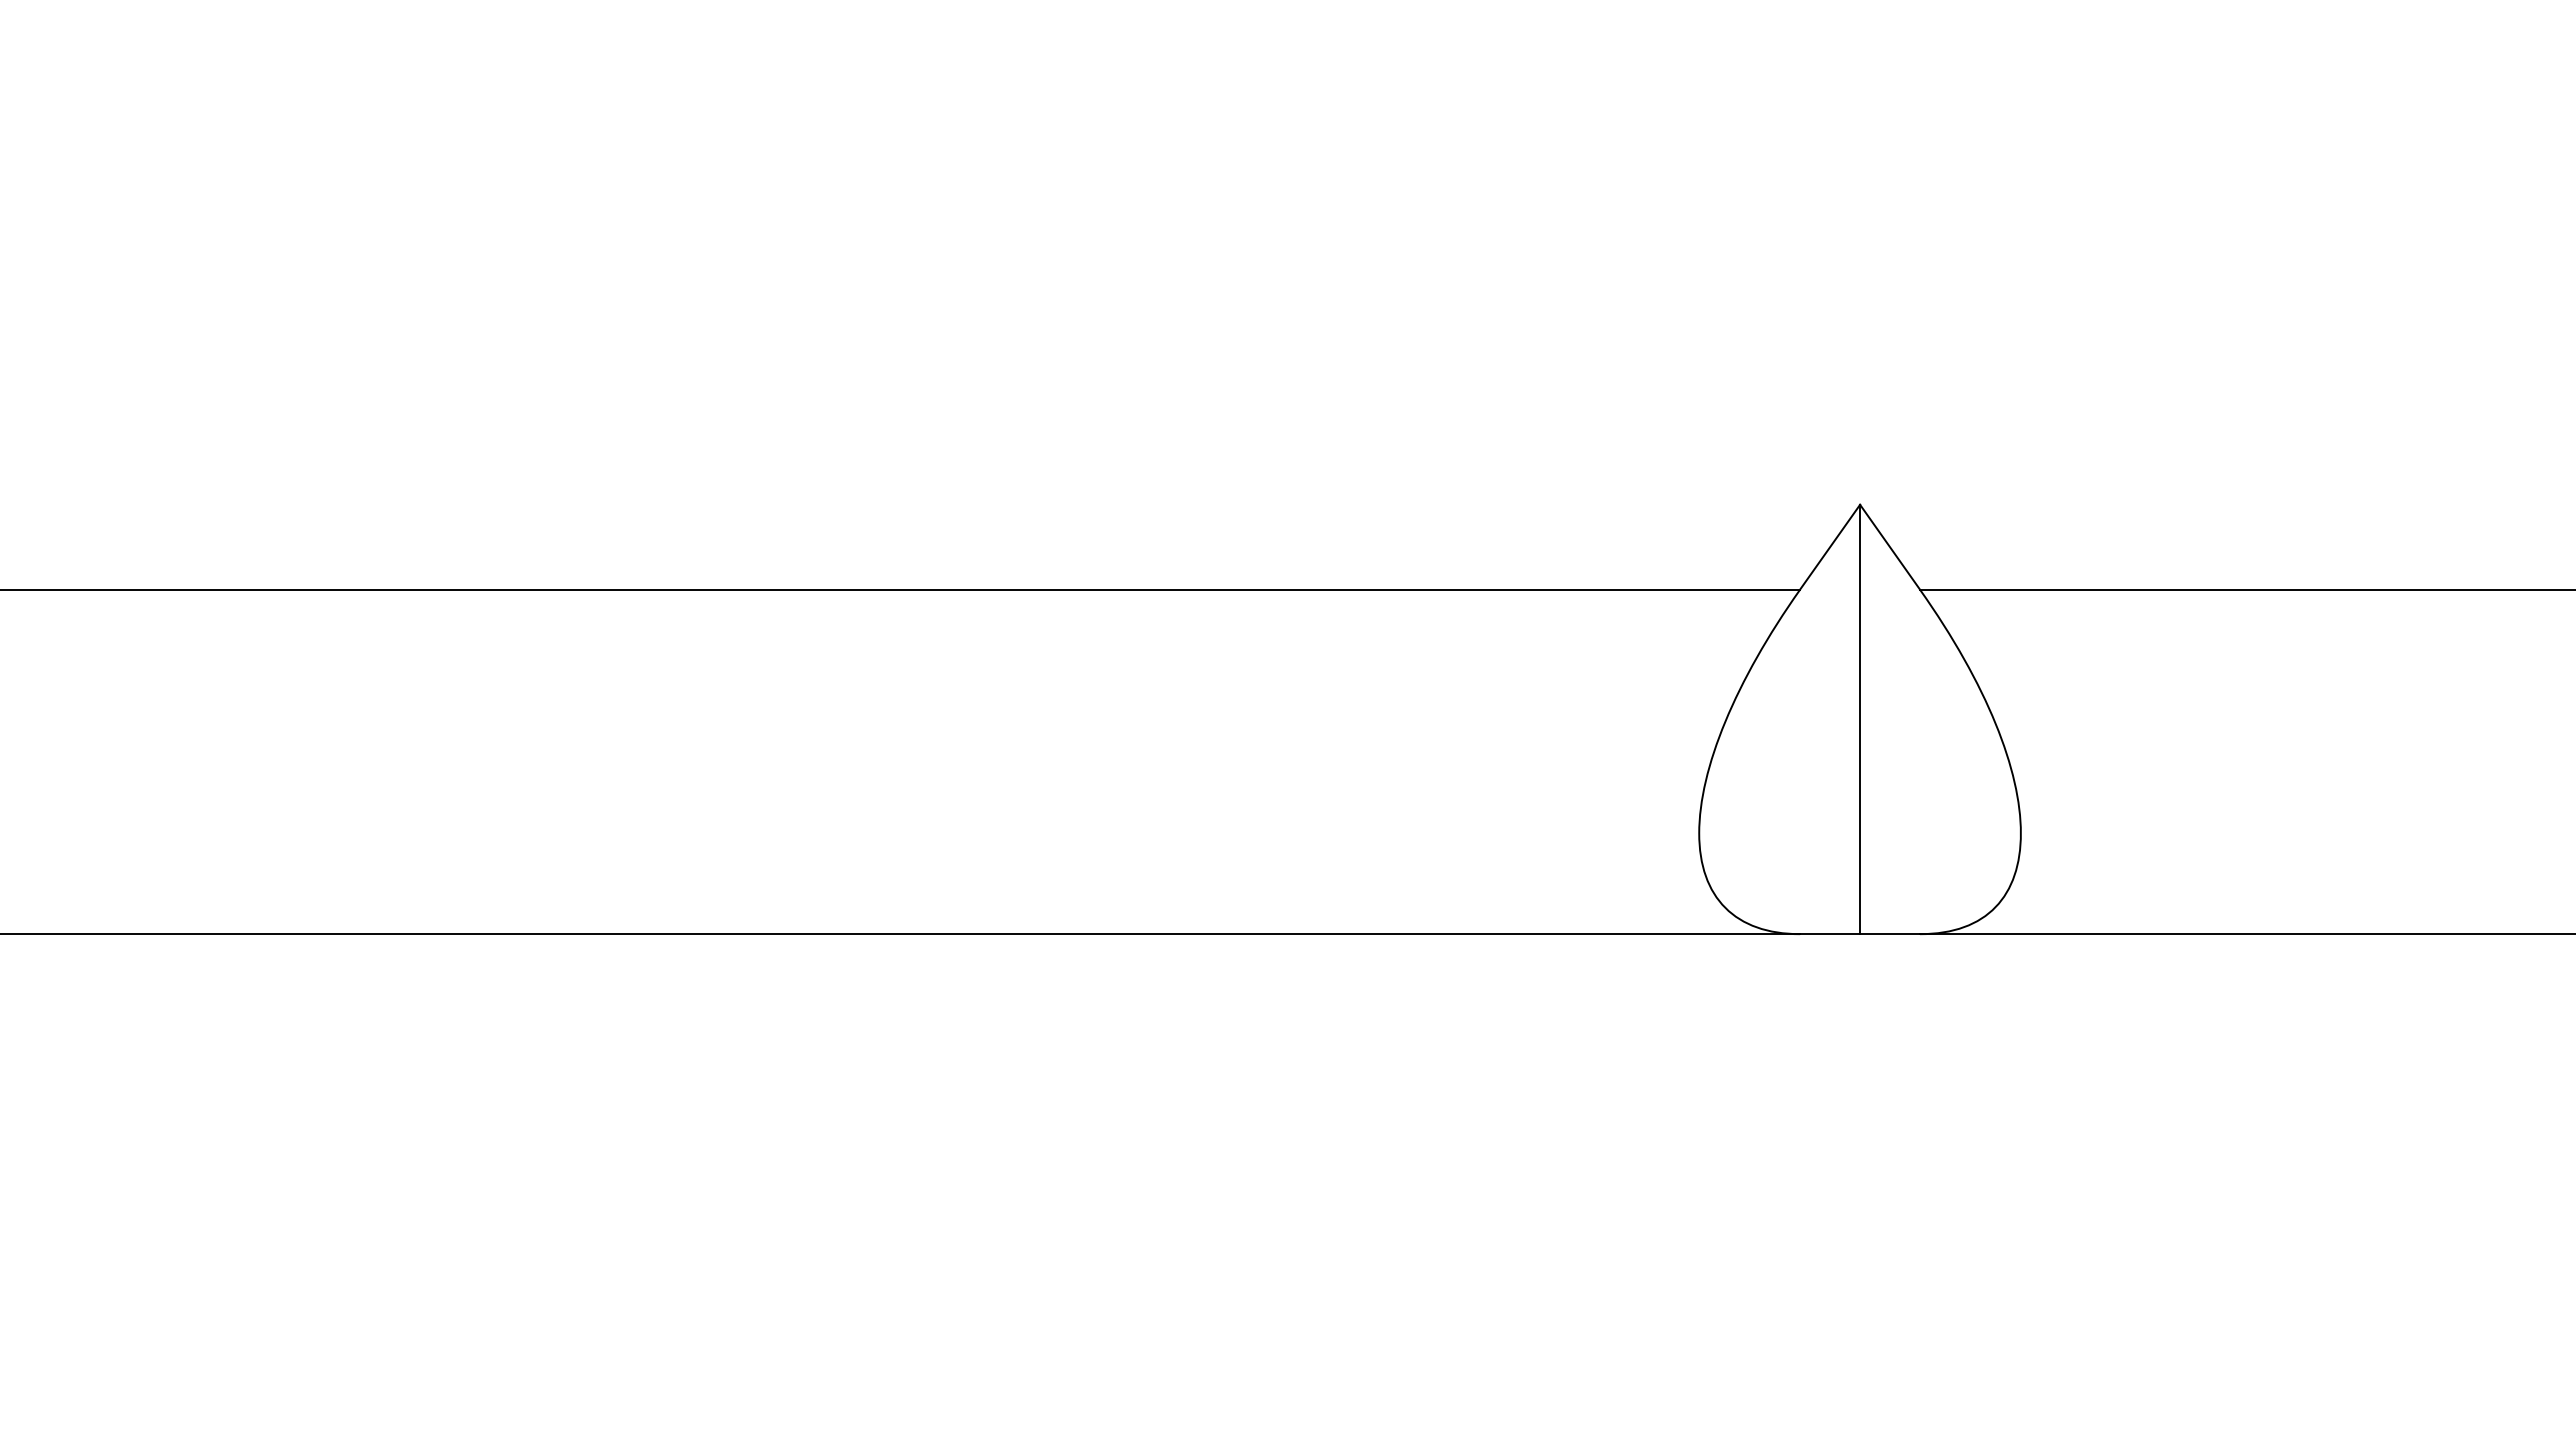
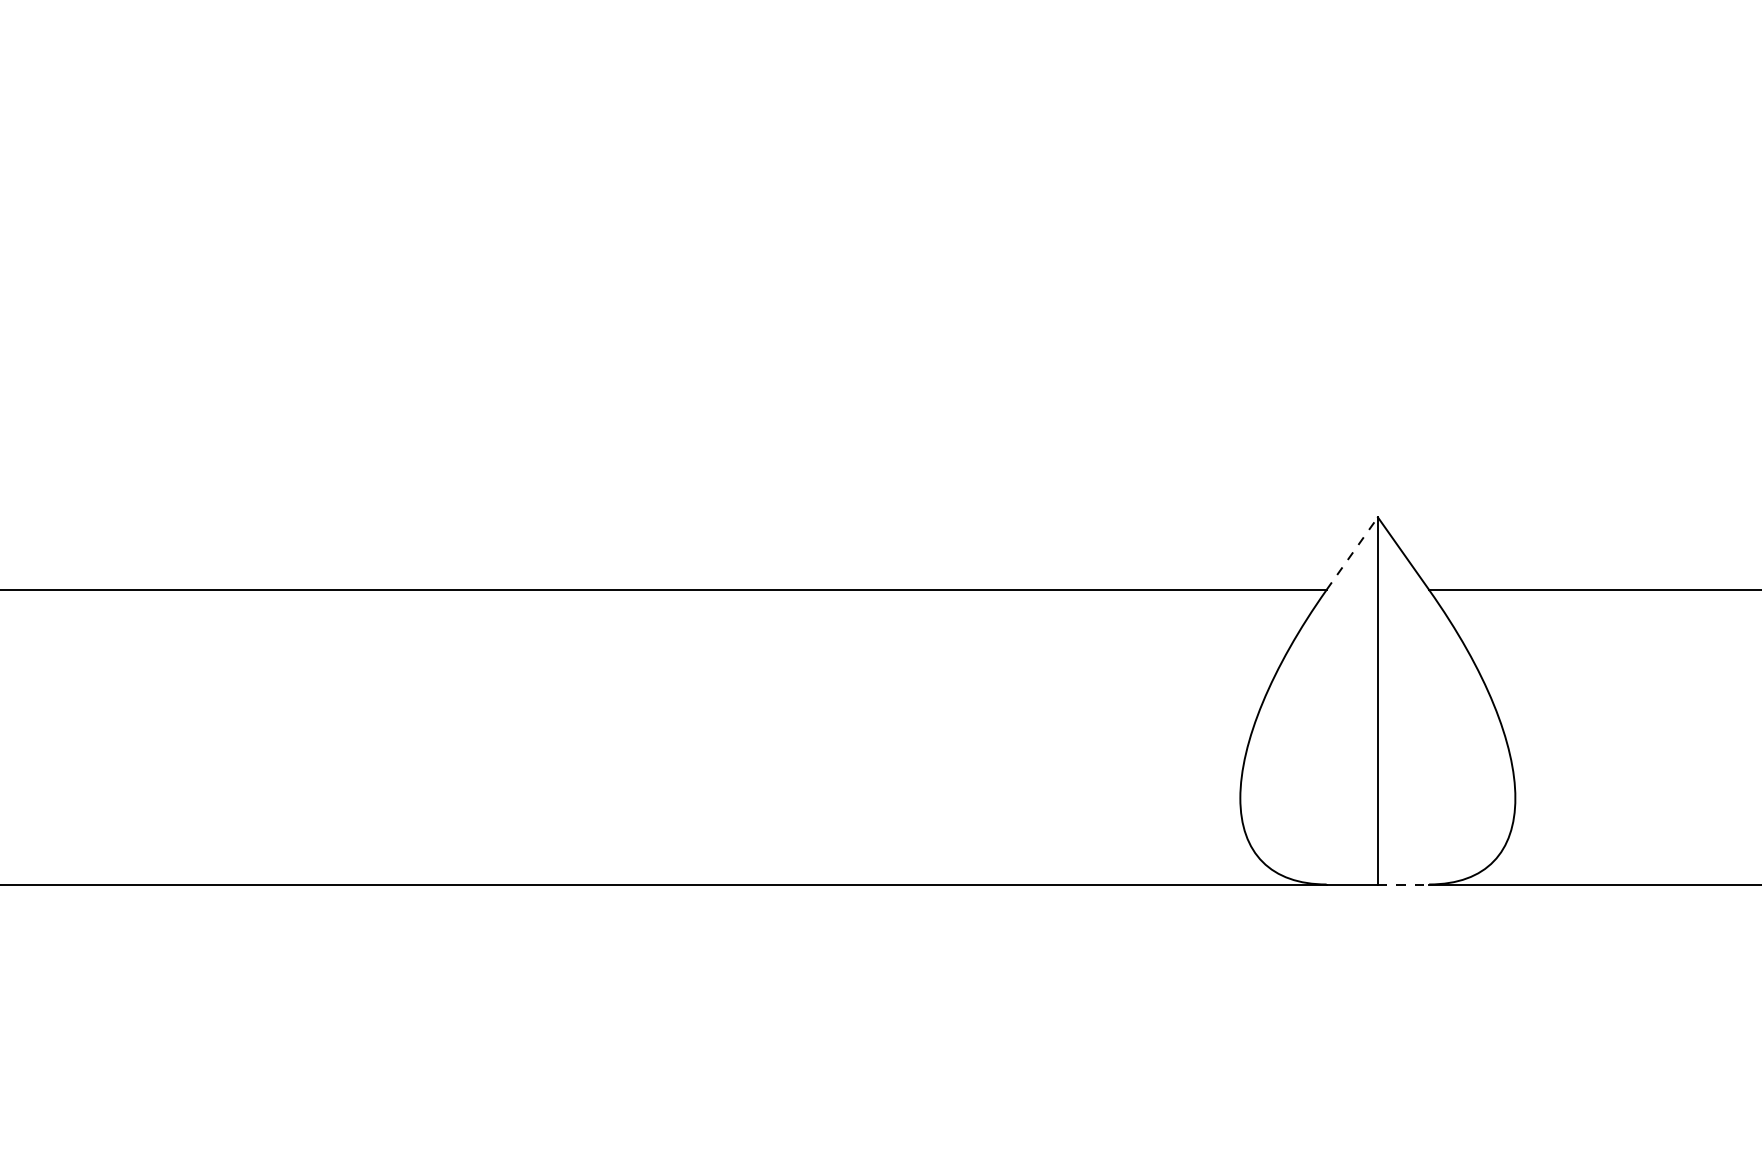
line: (1830, 546) -> (1352, 553), solid -> dashed
line: (1890, 934) -> (1403, 884), solid -> dashed

